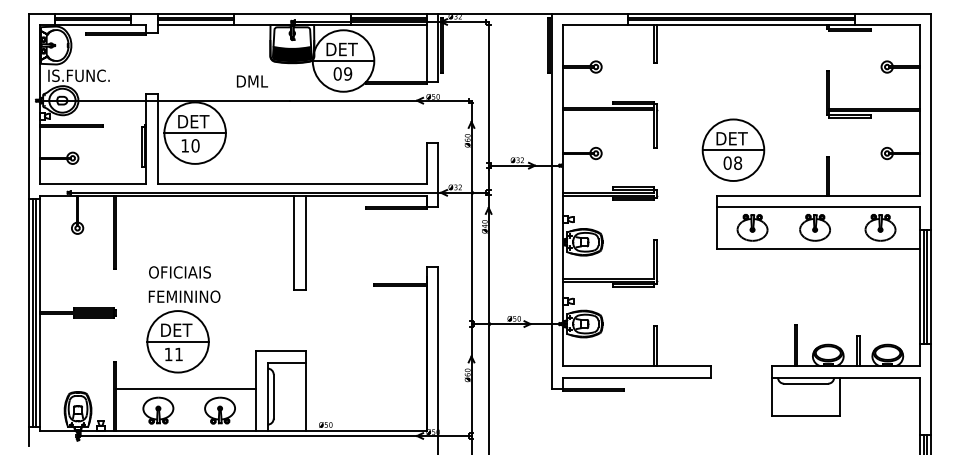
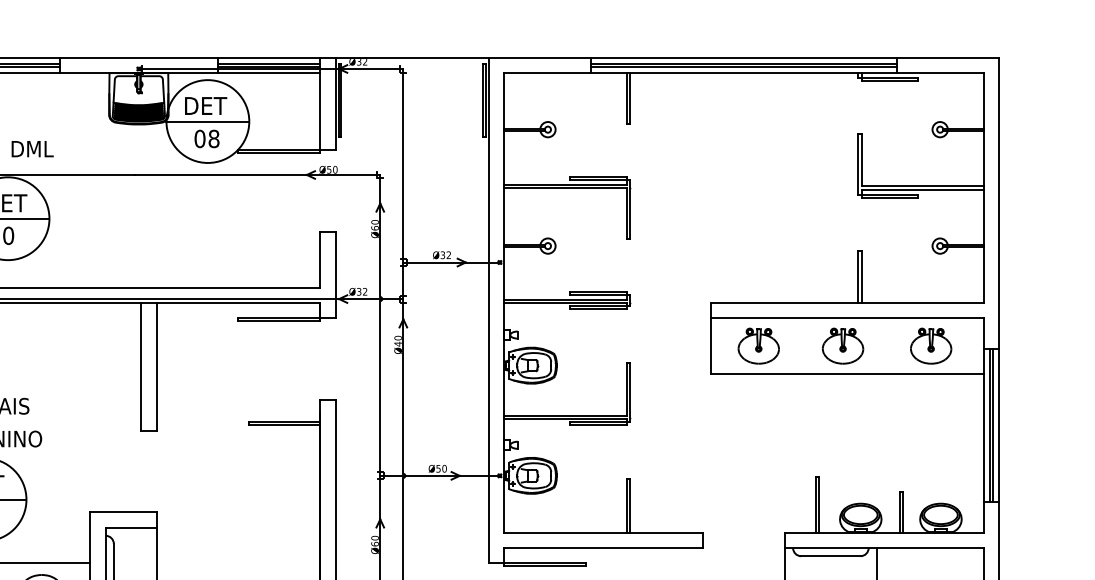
text: (348, 73) -> (214, 138), 09 -> 08
text: (252, 81) -> (32, 149), moved
part: (733, 149) -> (733, 240), removed

